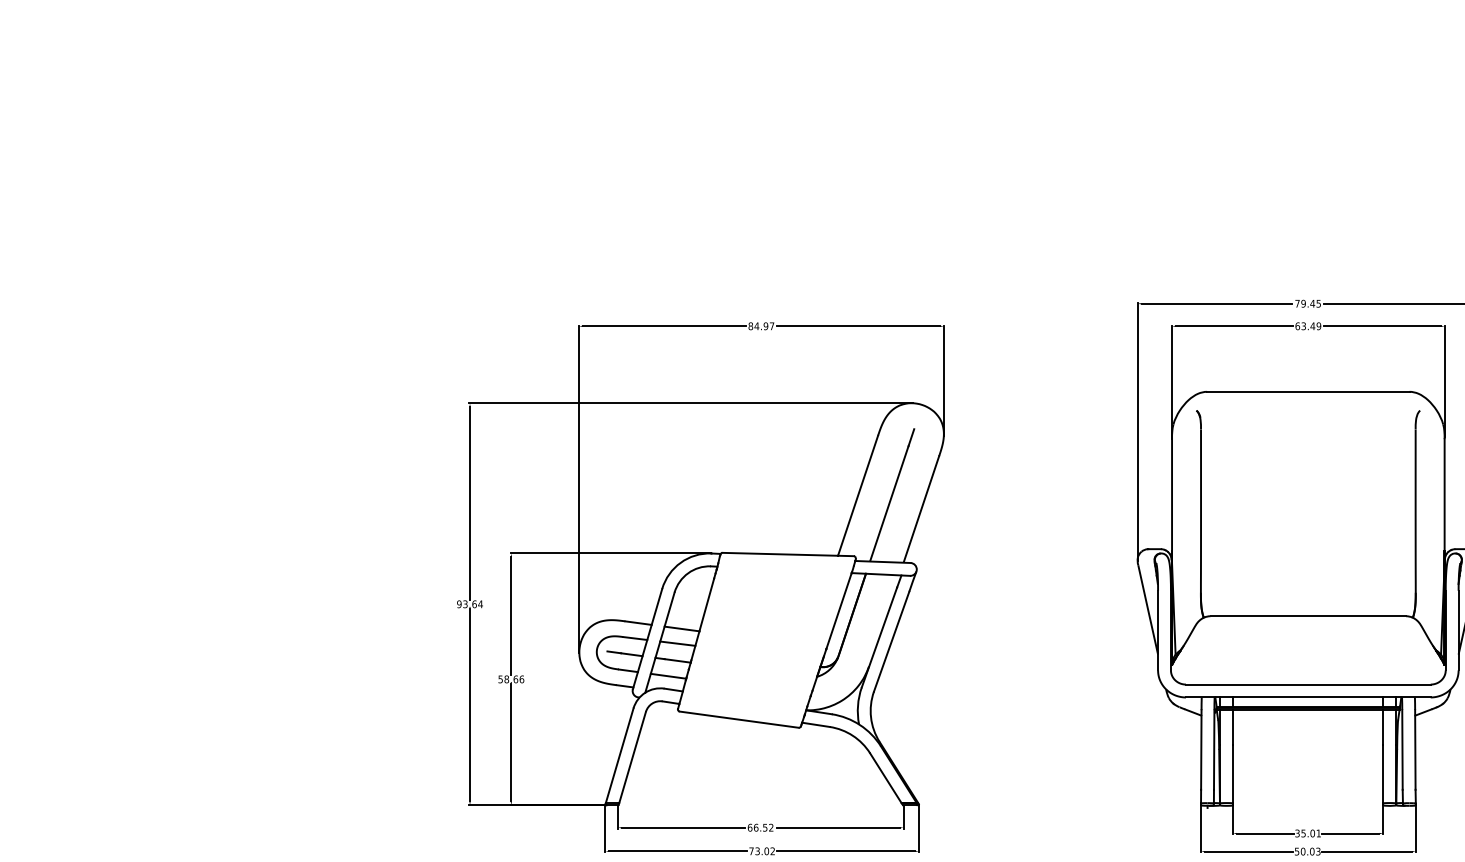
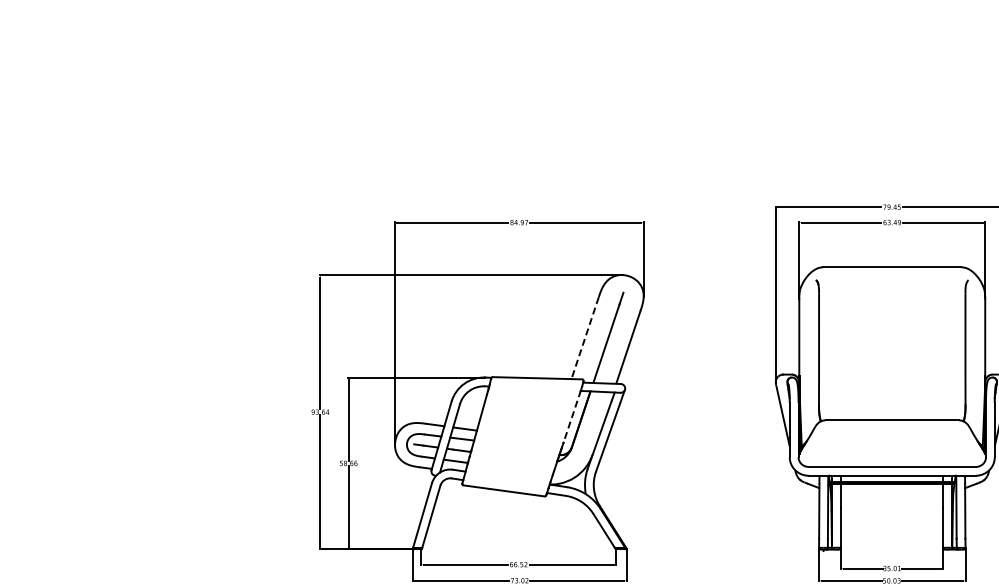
line: (857, 496) -> (584, 338), solid -> dashed
line: (839, 610) -> (572, 416), solid -> dashed

